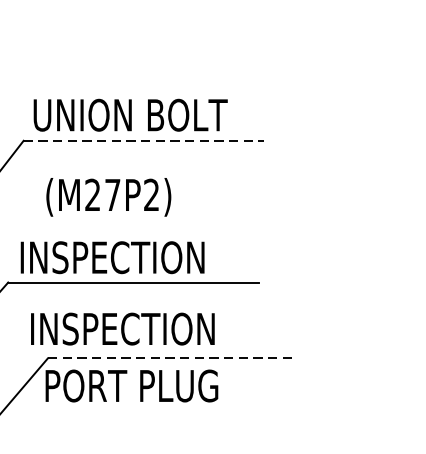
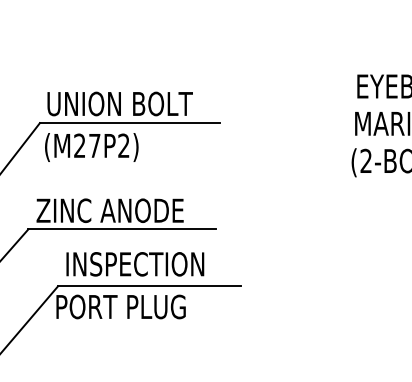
line: (144, 141) -> (130, 123), dashed -> solid
text: (108, 197) -> (91, 147), moved
text: (116, 257) -> (109, 210), INSPECTION -> ZINC ANODE
text: (123, 329) -> (135, 264), moved
line: (169, 358) -> (149, 286), dashed -> solid

